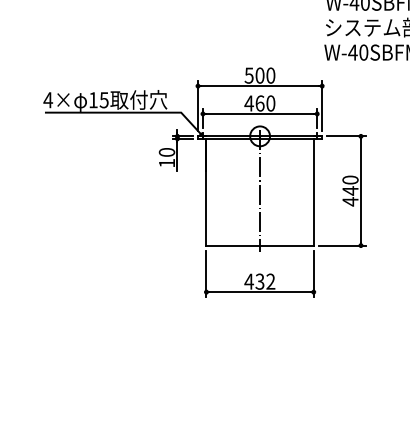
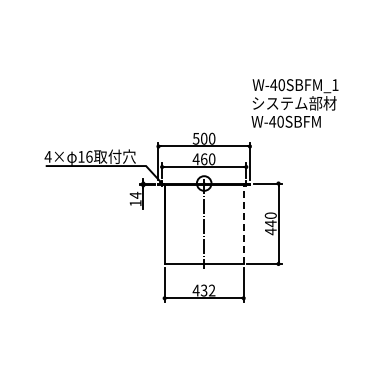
text: (104, 99) -> (89, 156), 15 -> 16
text: (166, 151) -> (135, 194), 10 -> 14
line: (313, 191) -> (243, 224), solid -> dashed

